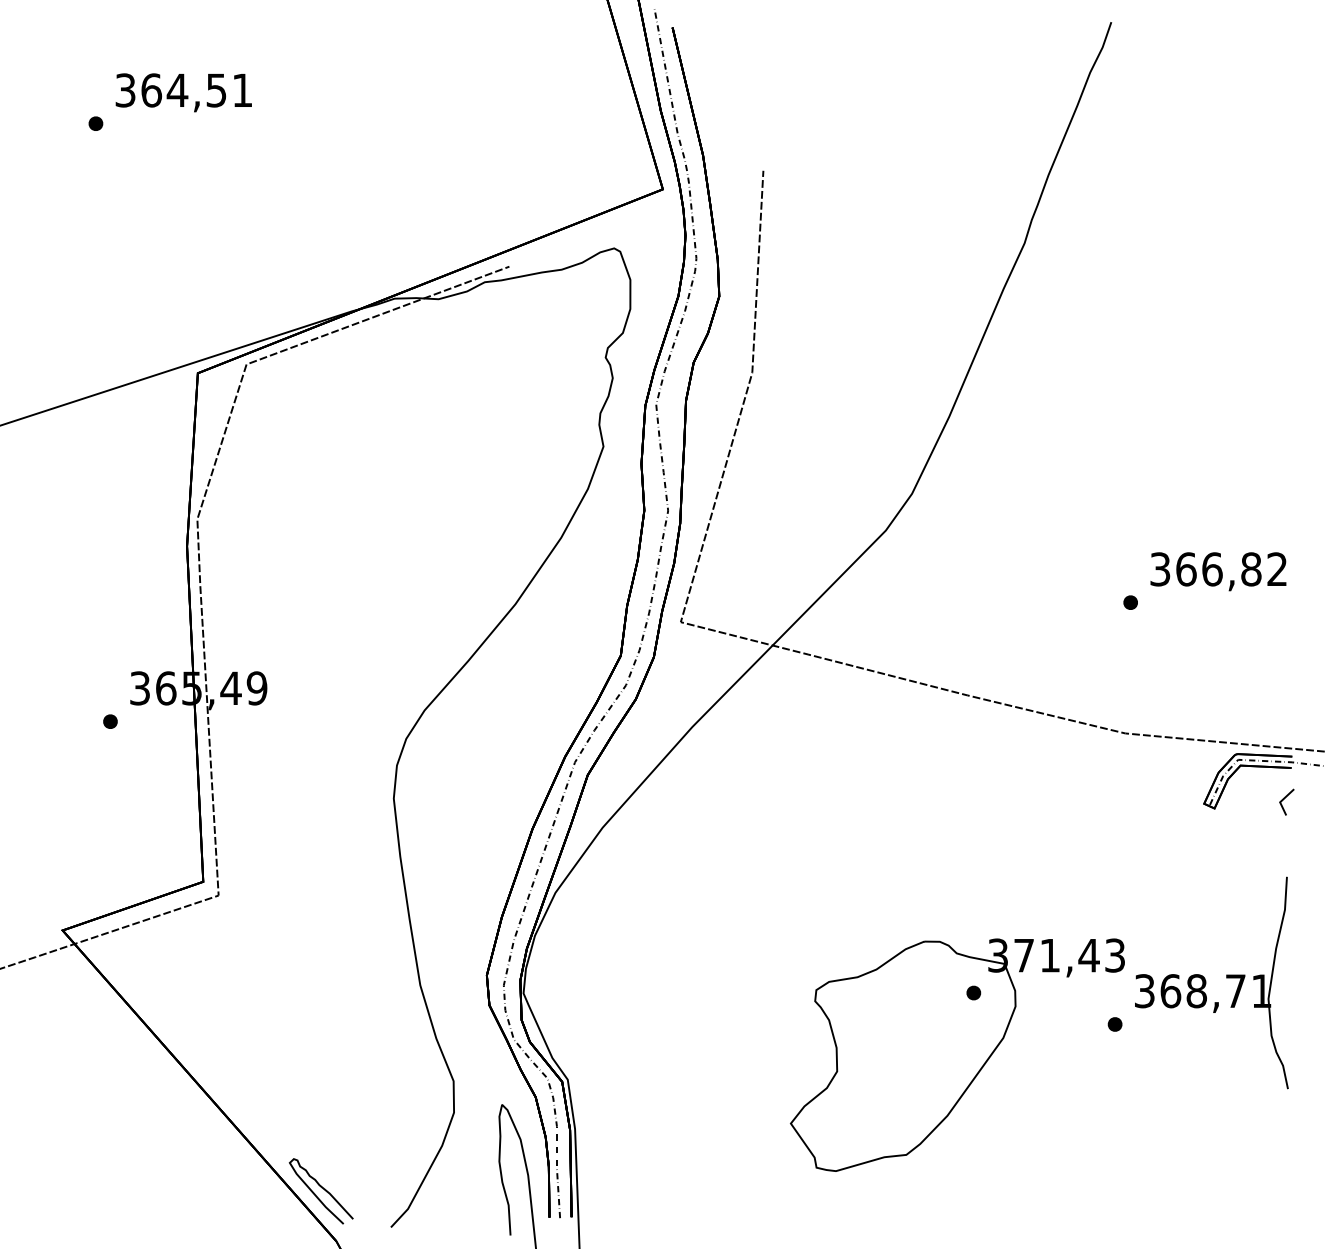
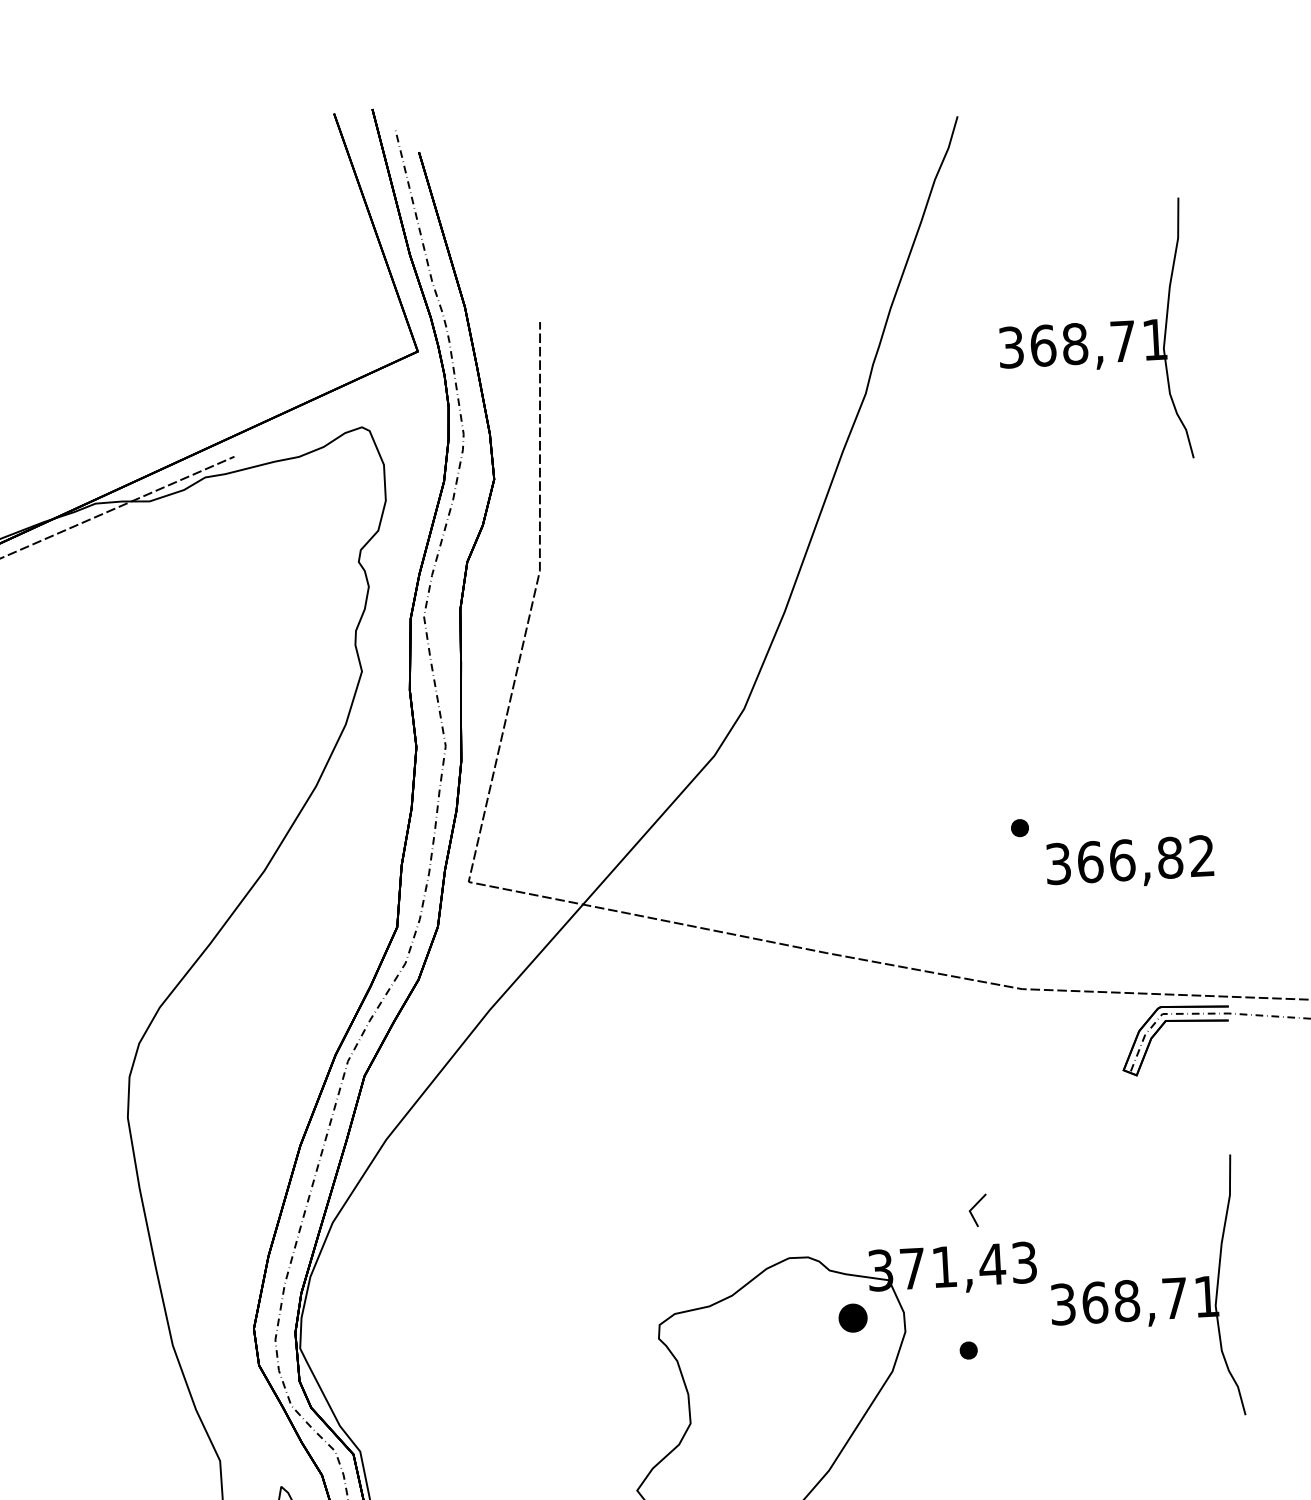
part: (1211, 203) -> (1092, 332), added
text: (1218, 571) -> (1130, 862), moved
line: (1284, 799) -> (975, 1207), moved
part: (973, 992) -> (852, 1317), size x1.6
part: (1114, 1024) -> (967, 1350), moved

